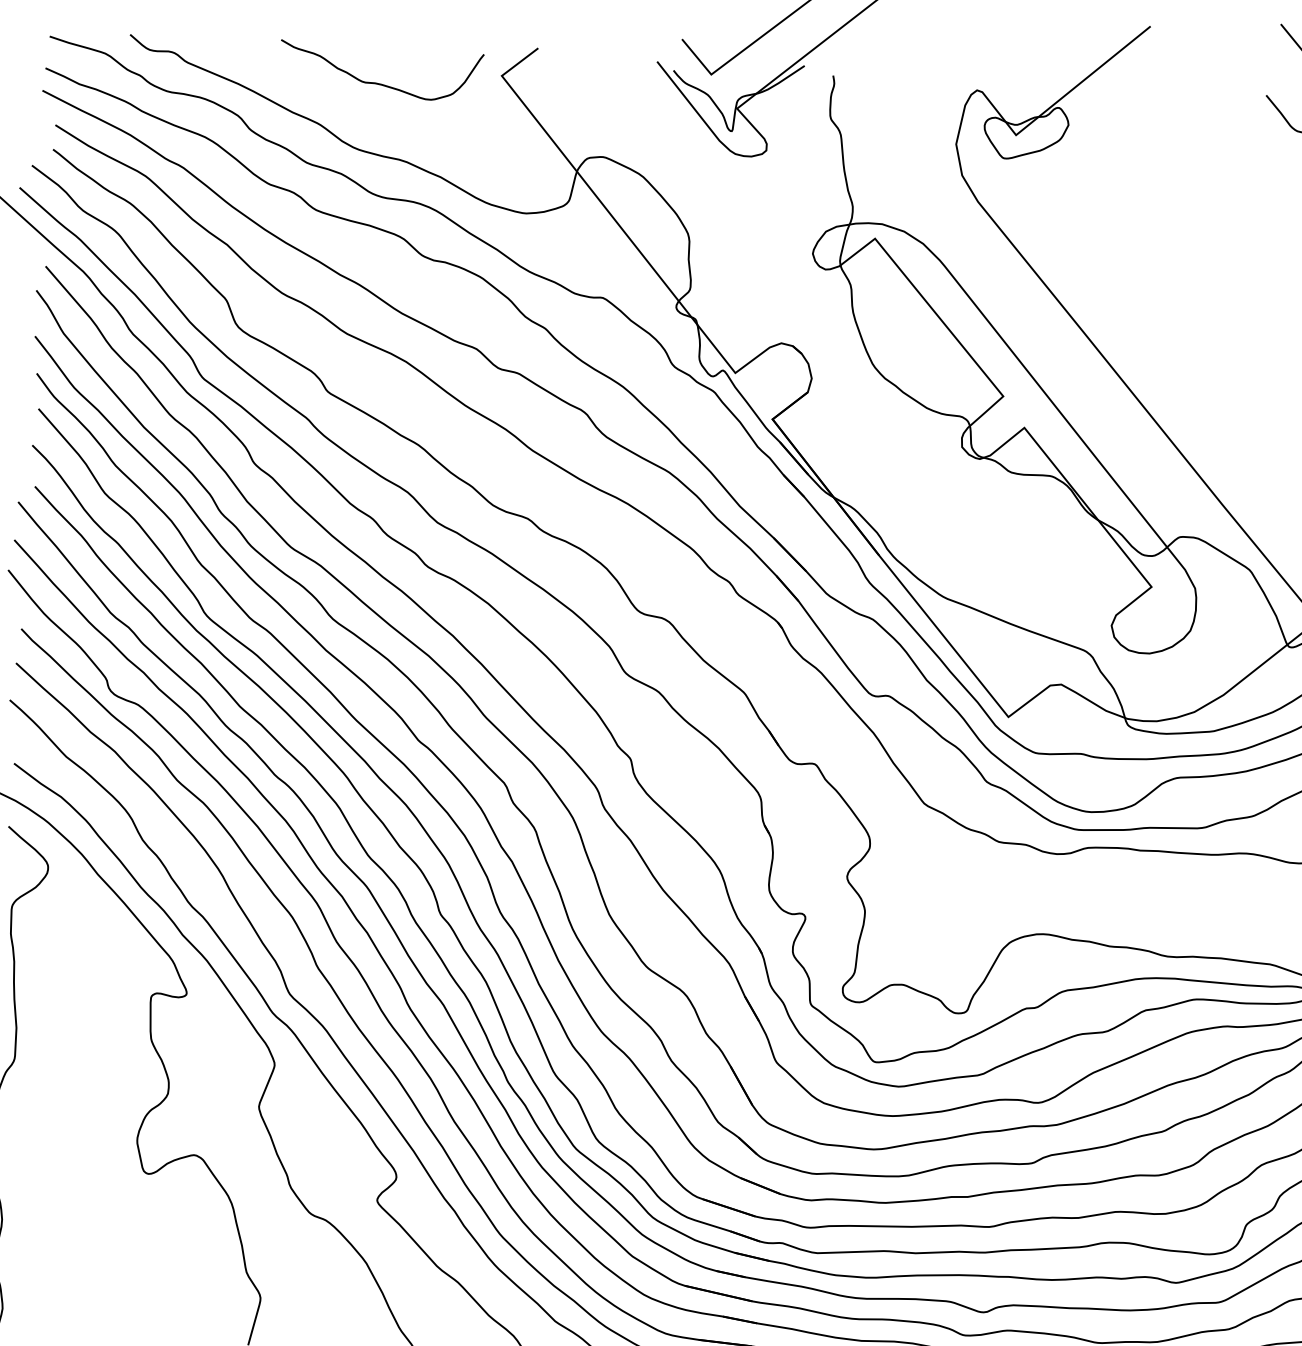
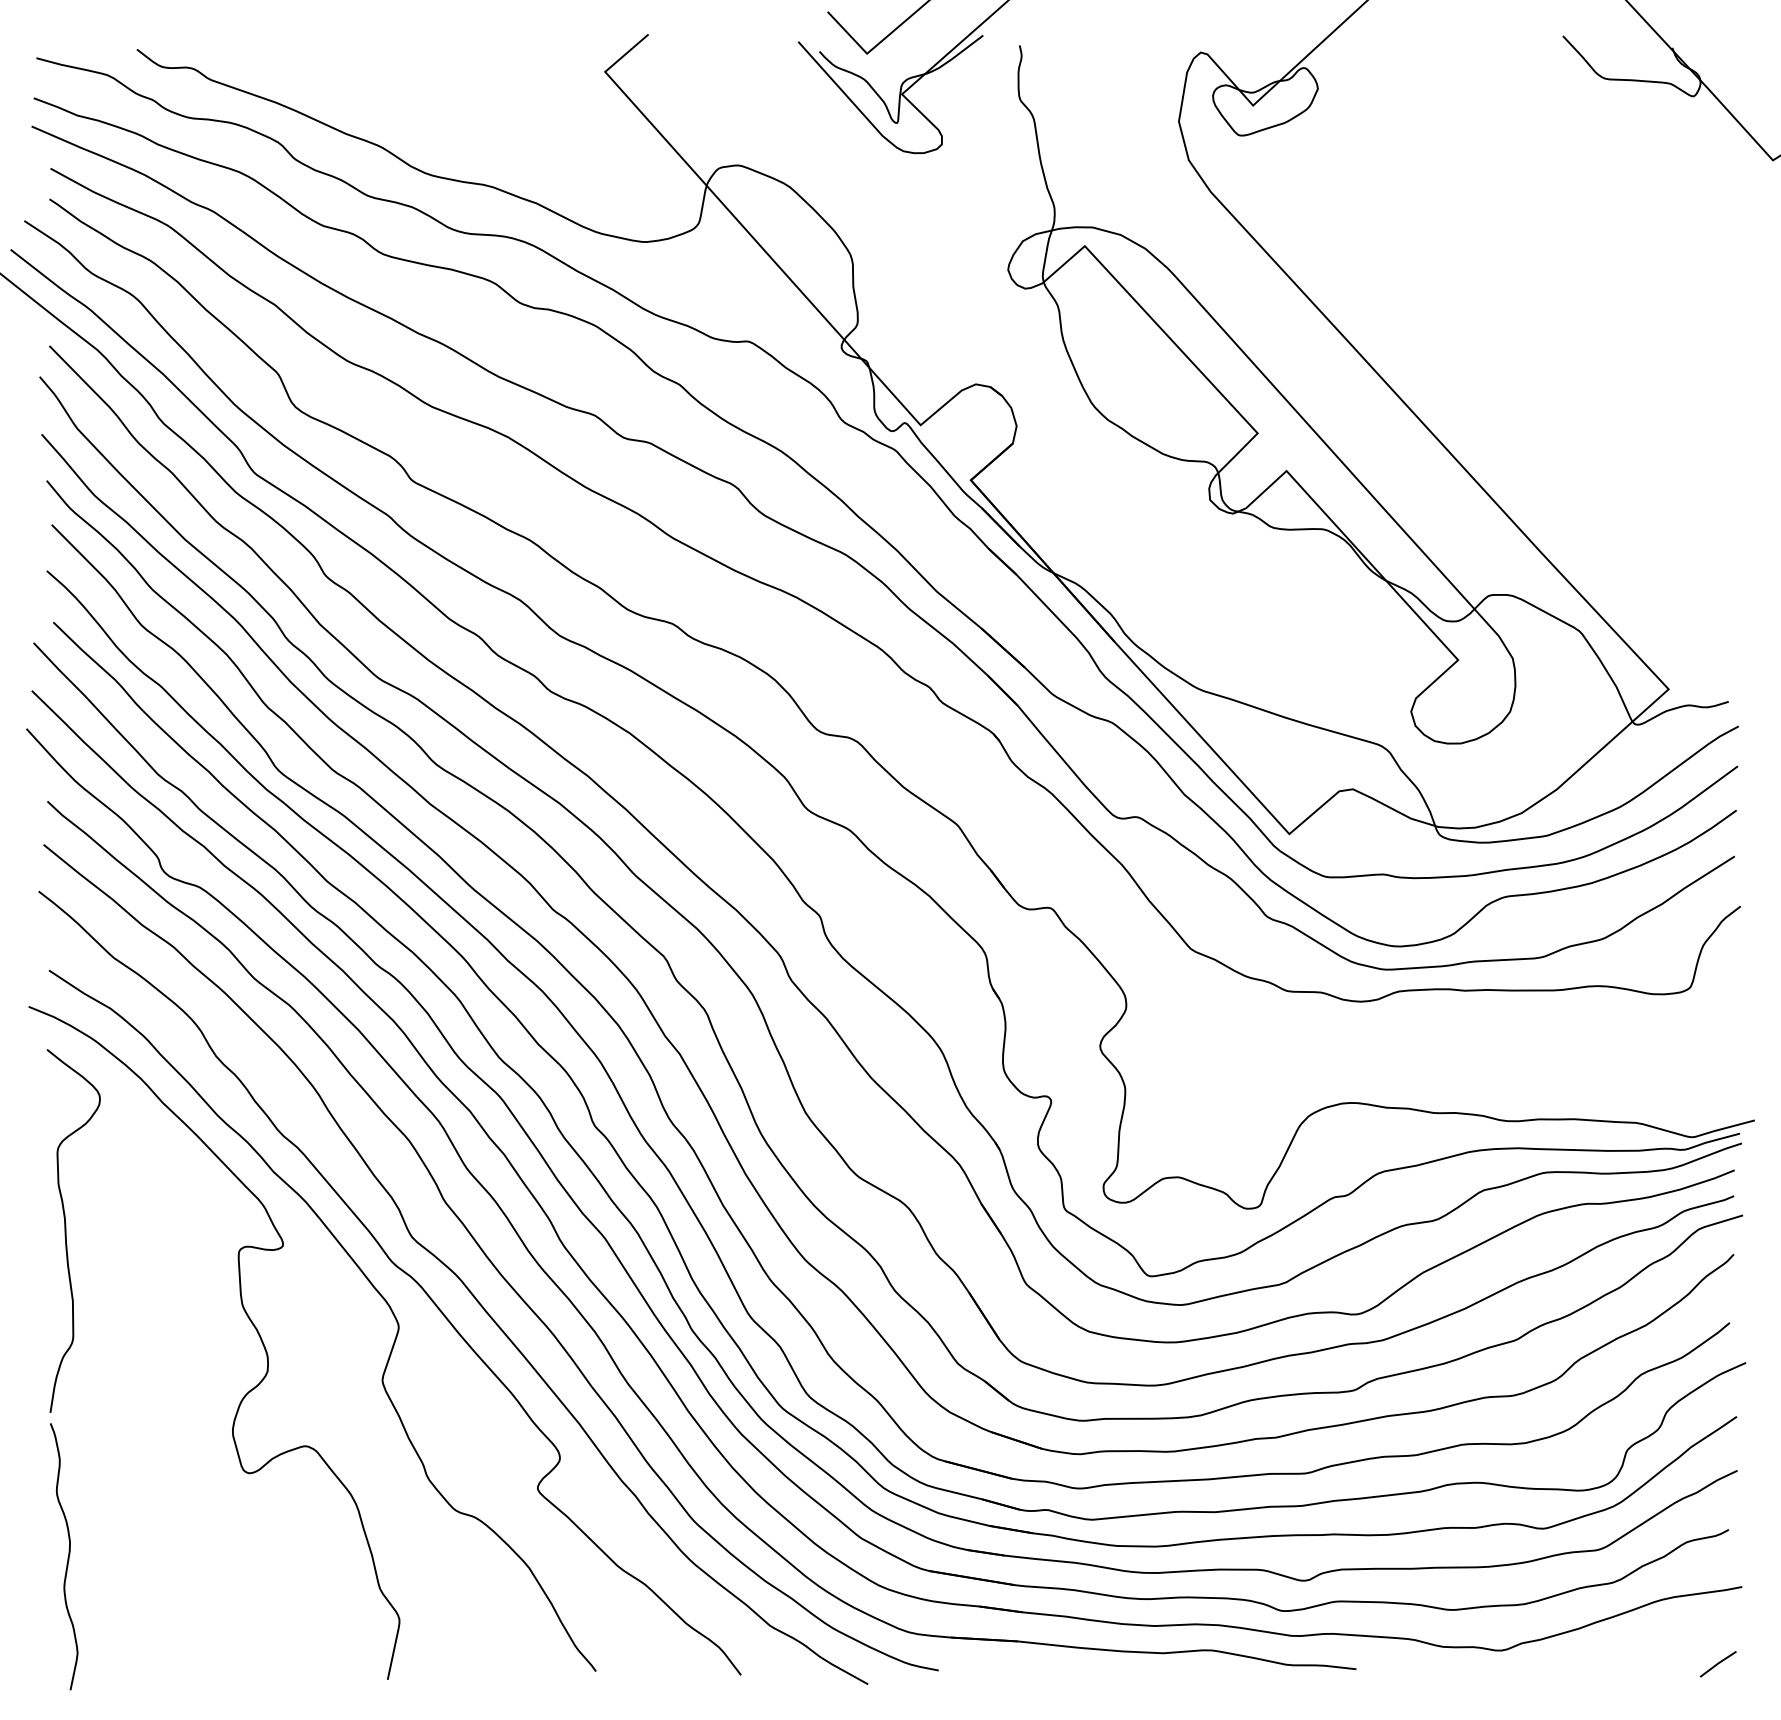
curve: (378, 83) -> (451, 90), removed

